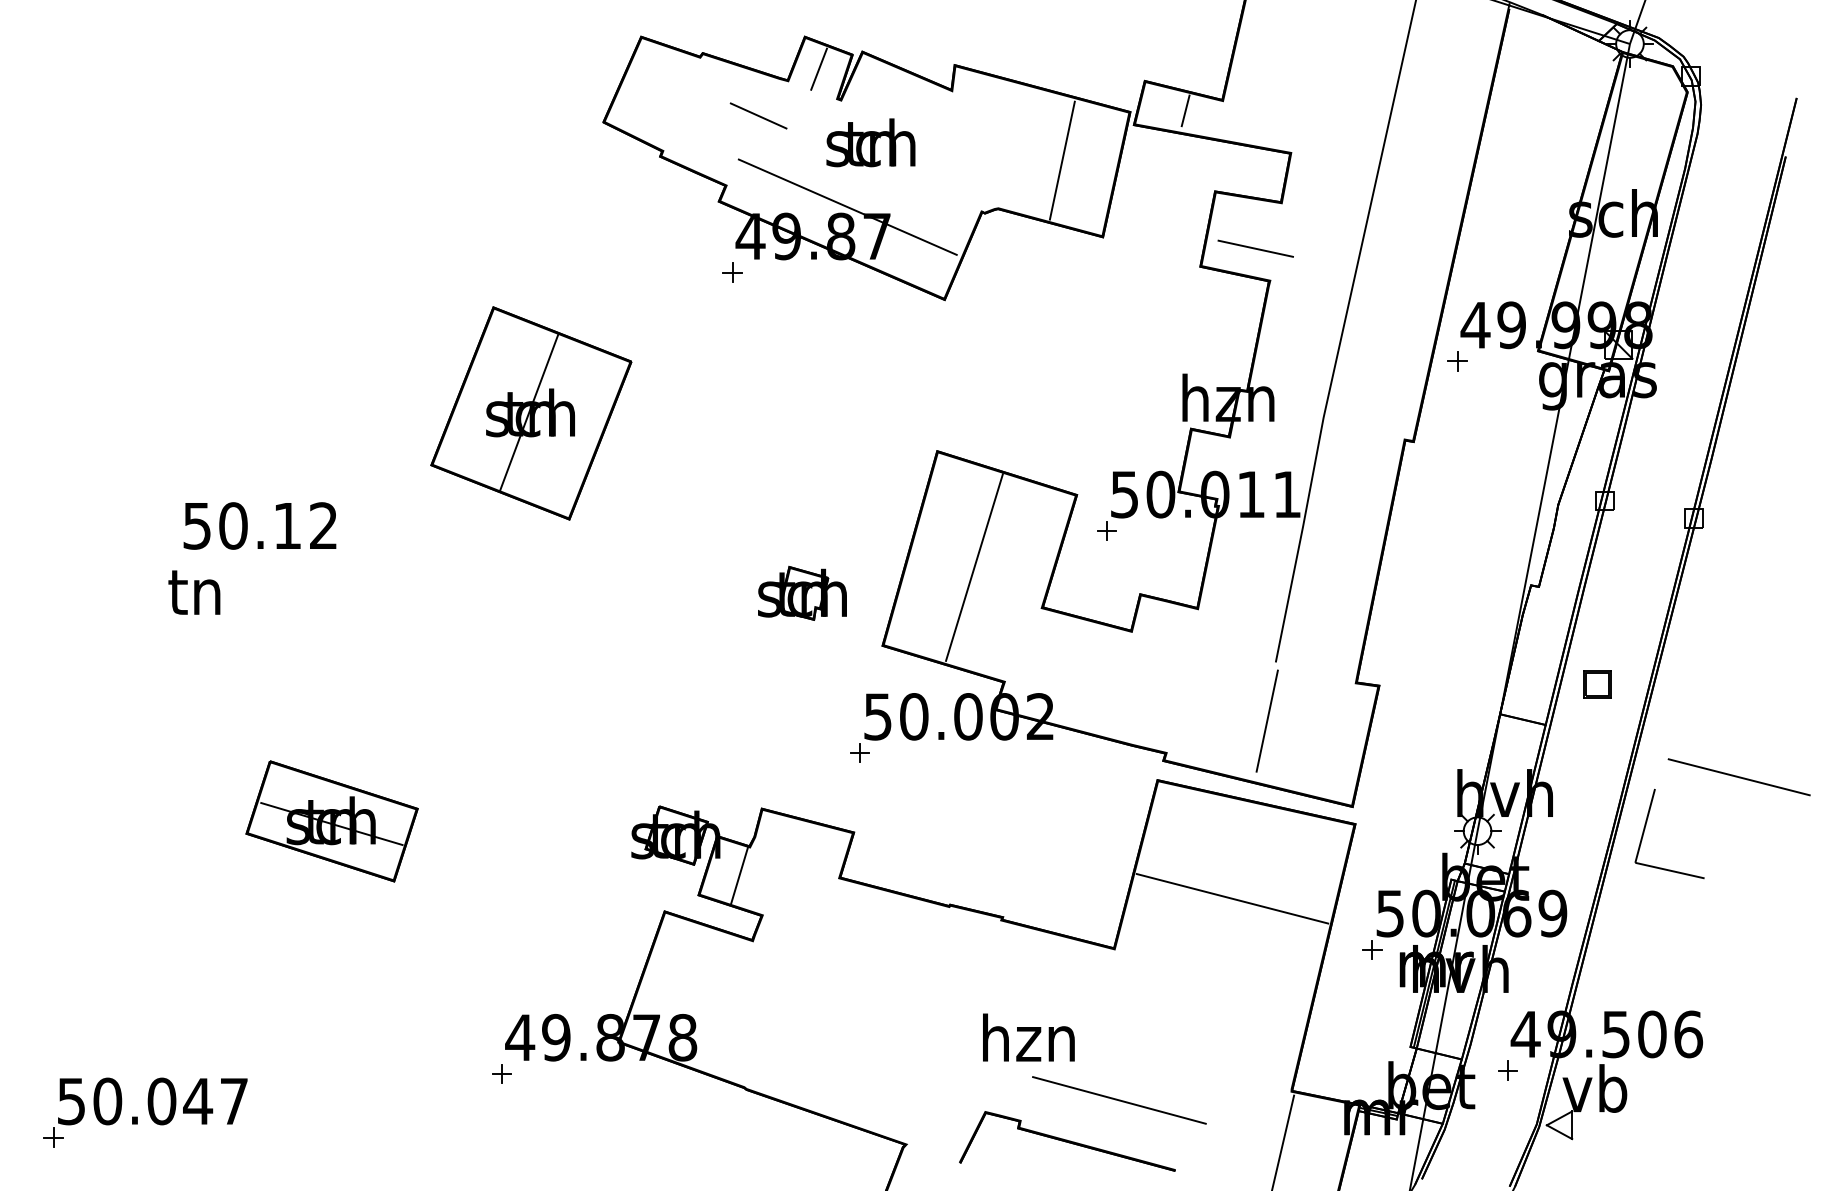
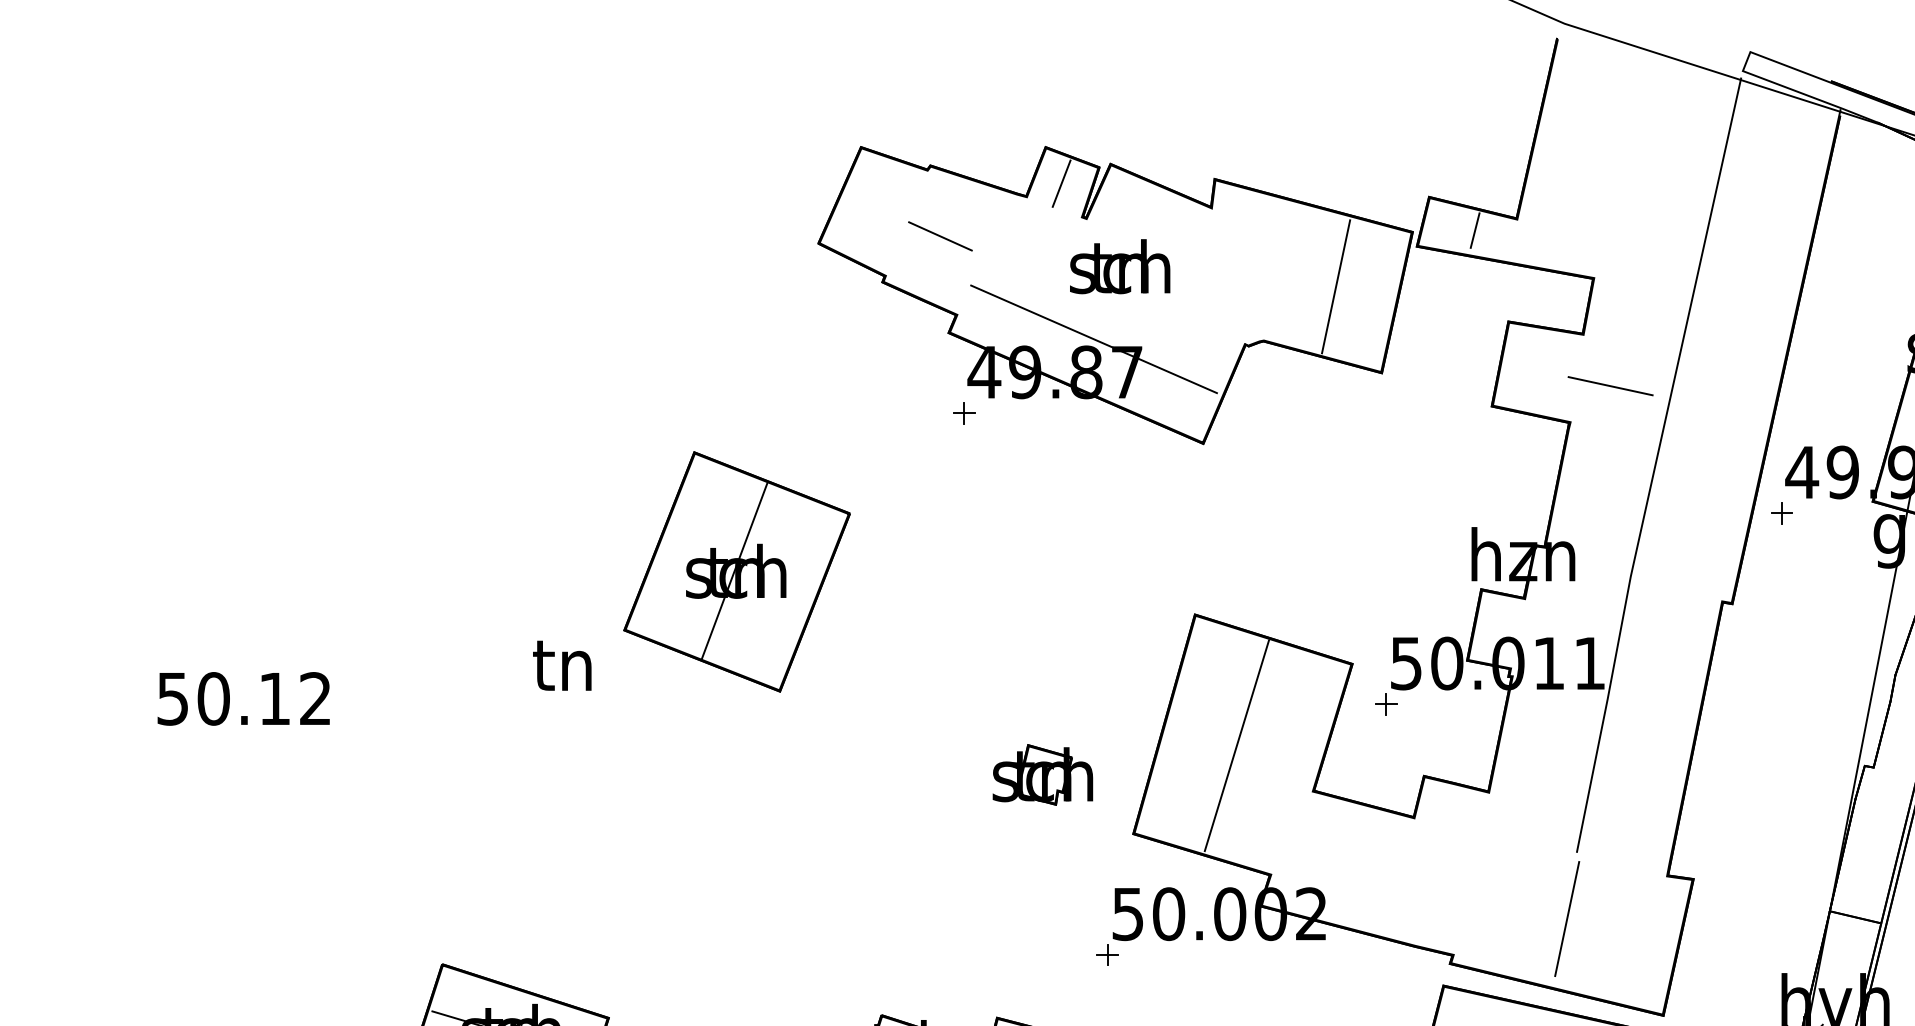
line: (758, 115) -> (940, 235), moved
line: (1255, 248) -> (1610, 385), moved
text: (259, 525) -> (243, 698), moved
text: (194, 592) -> (562, 665), moved

